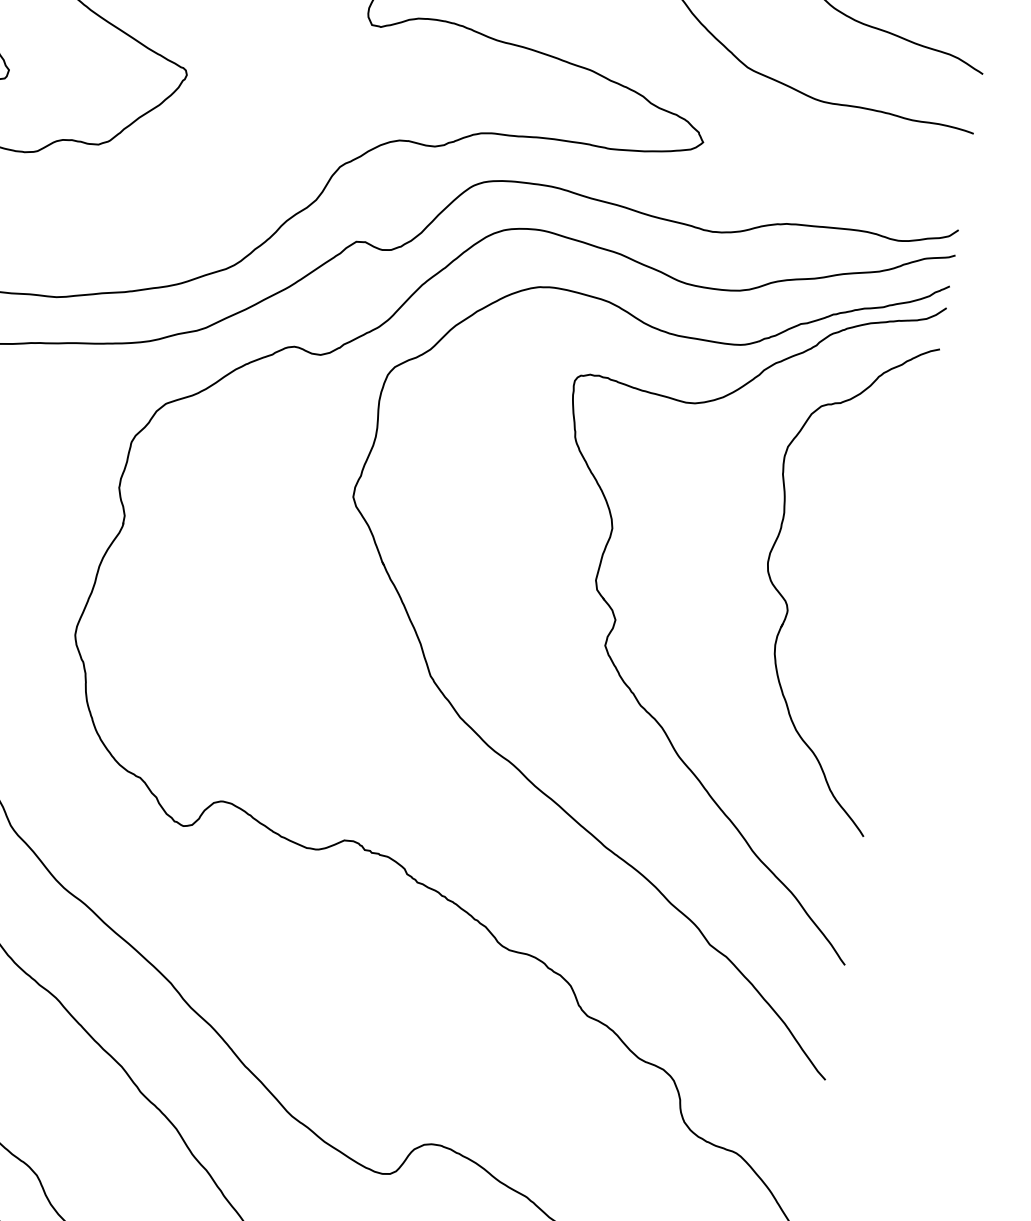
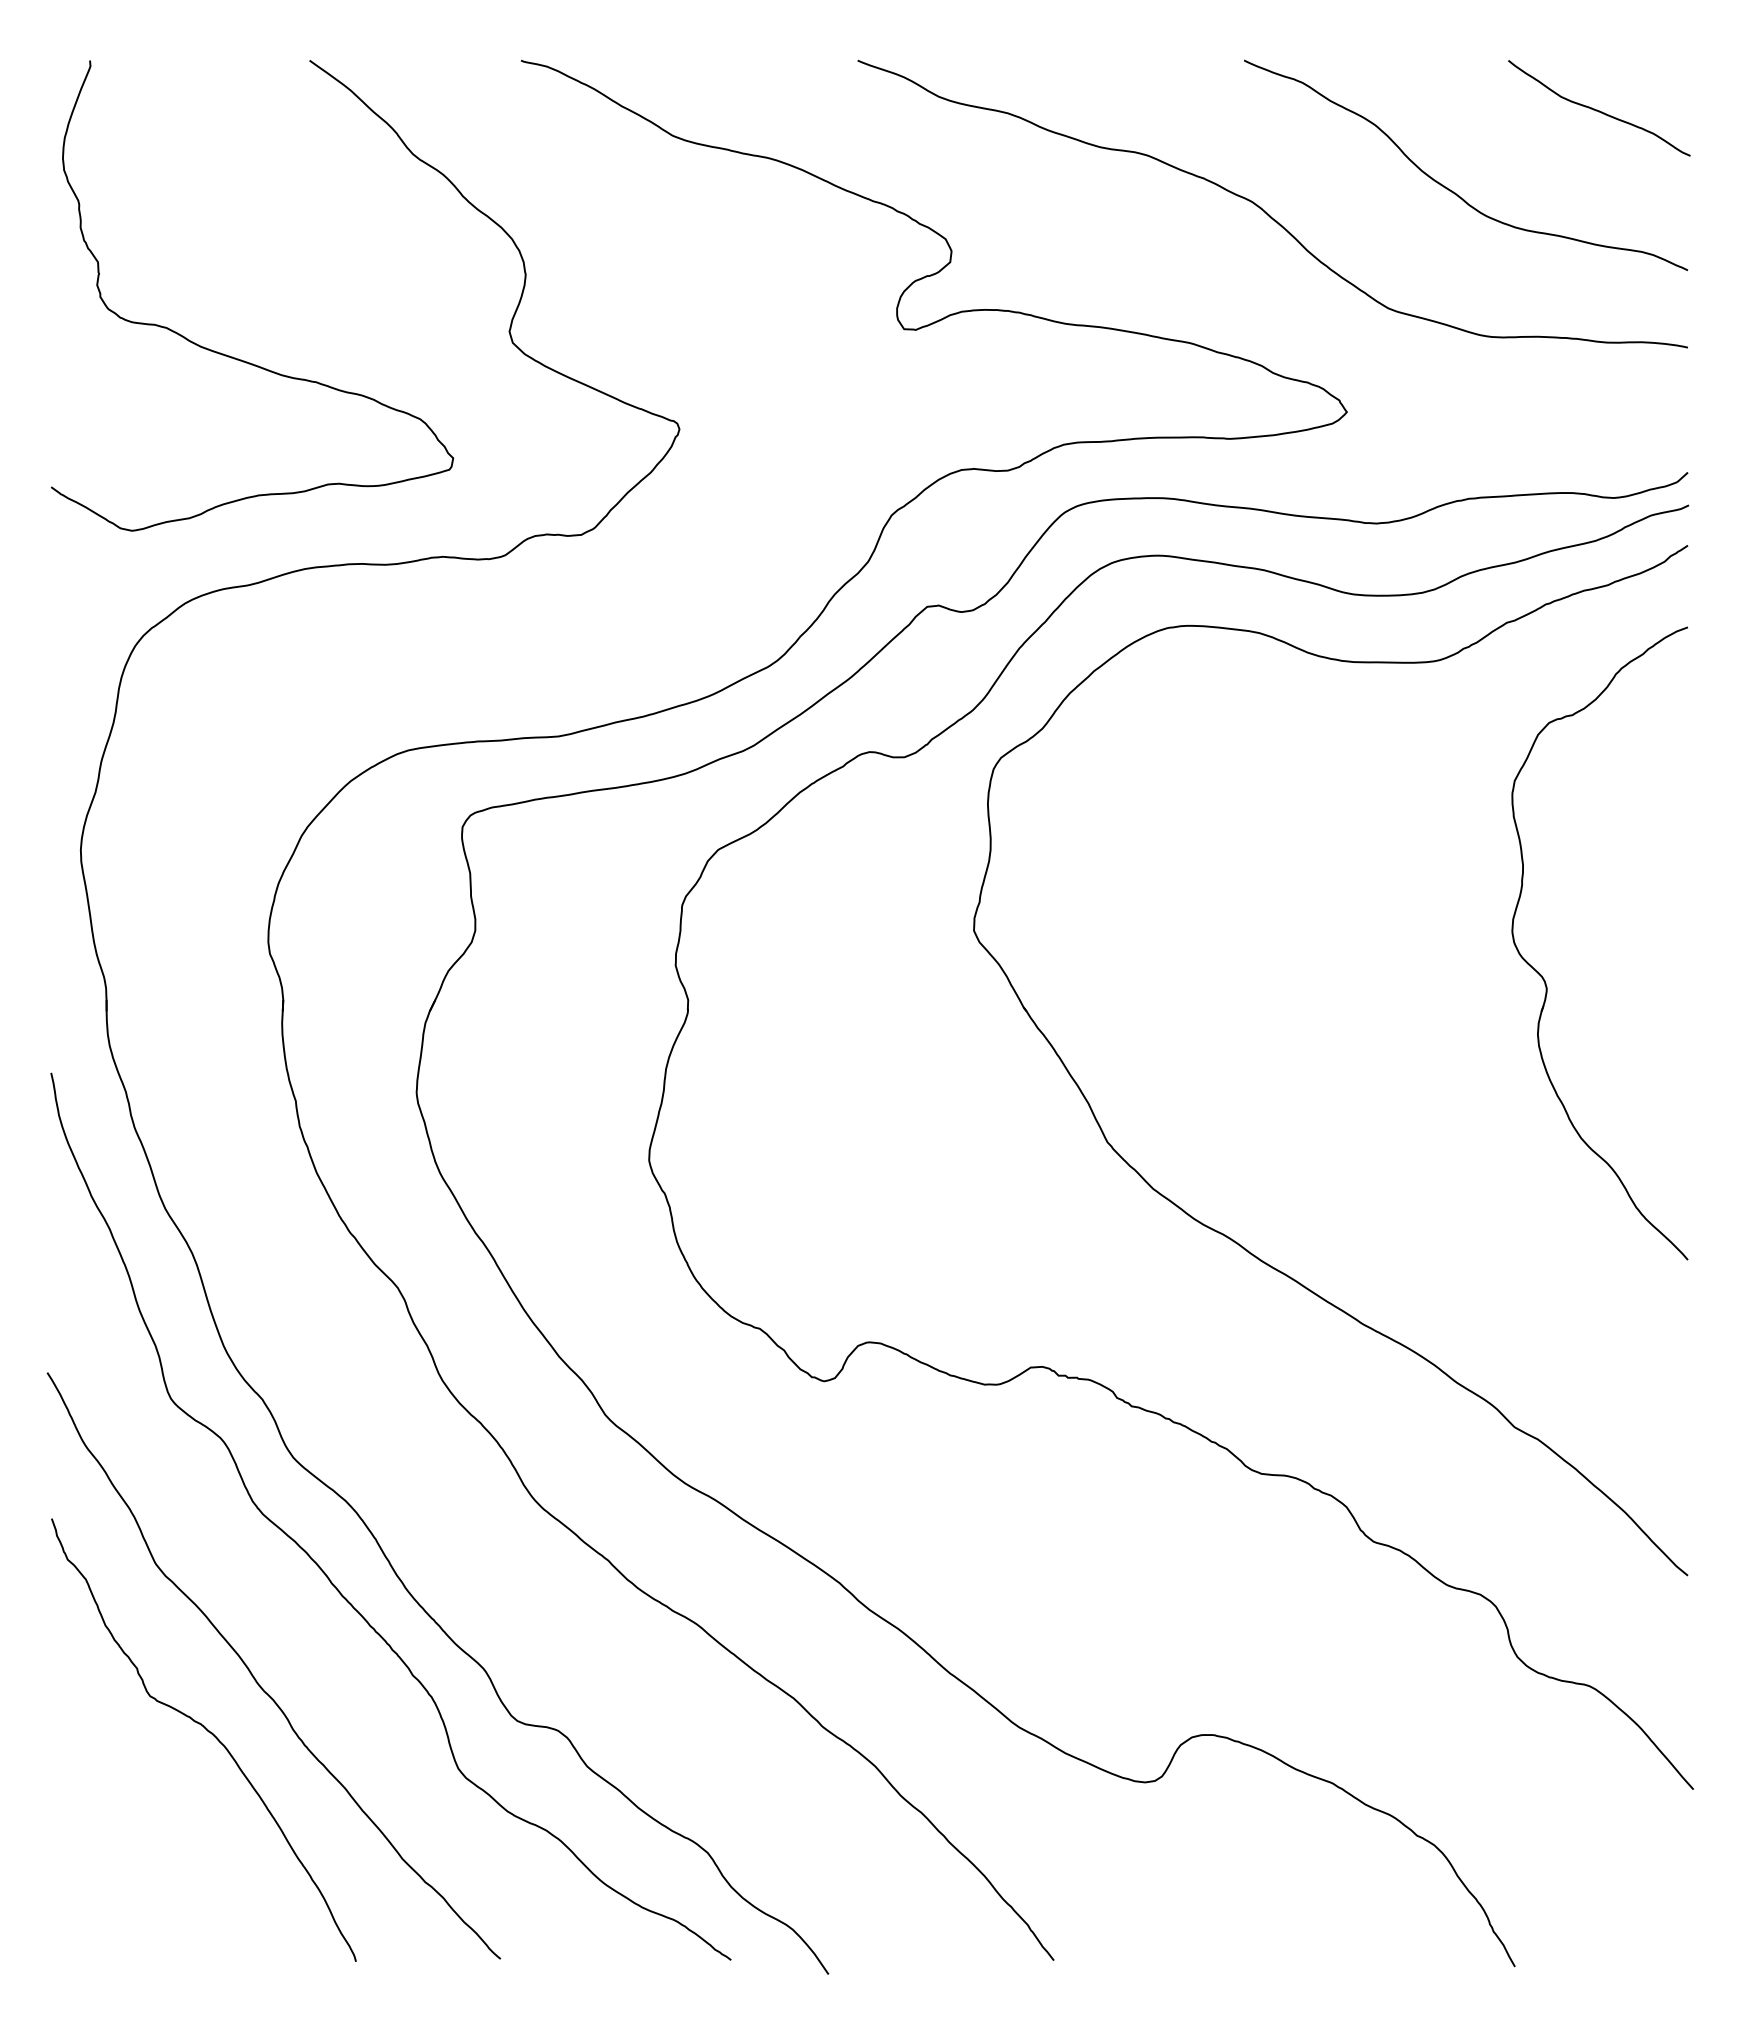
part: (616, 619) -> (1331, 1033), removed

